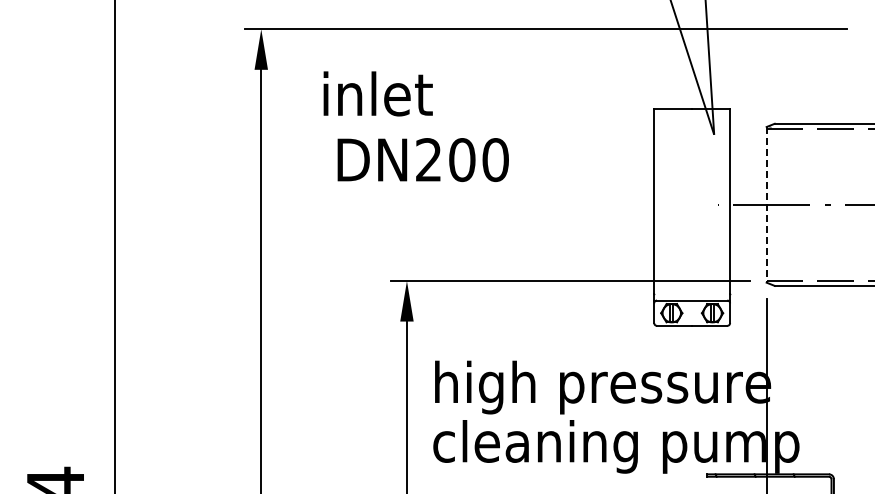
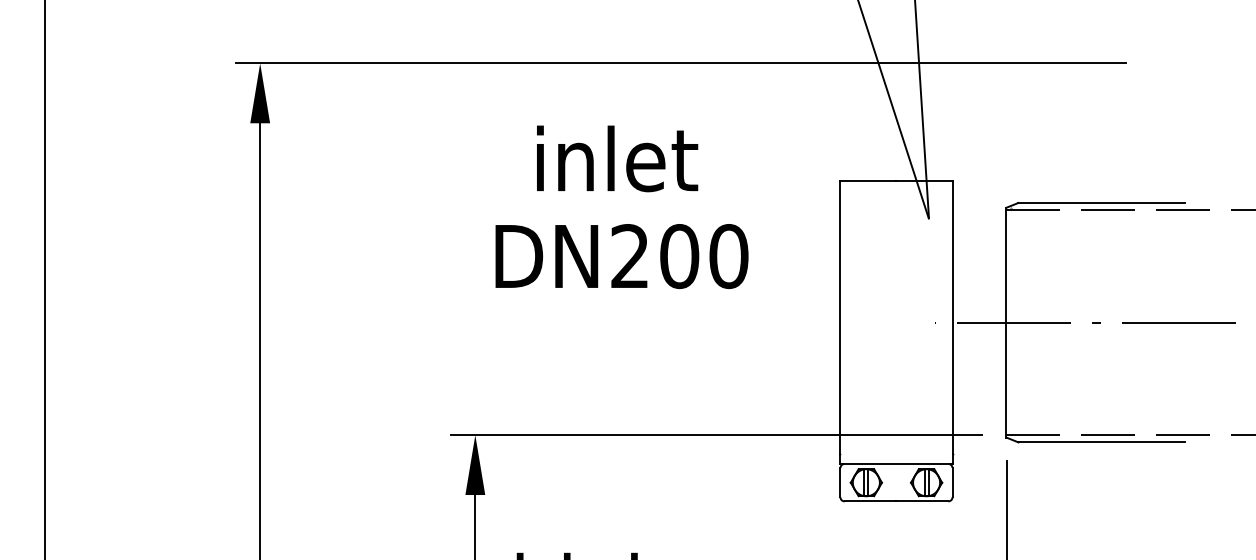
text: (377, 93) -> (616, 158), moved
text: (422, 159) -> (620, 255), moved
line: (766, 204) -> (1006, 322), dashed -> solid

